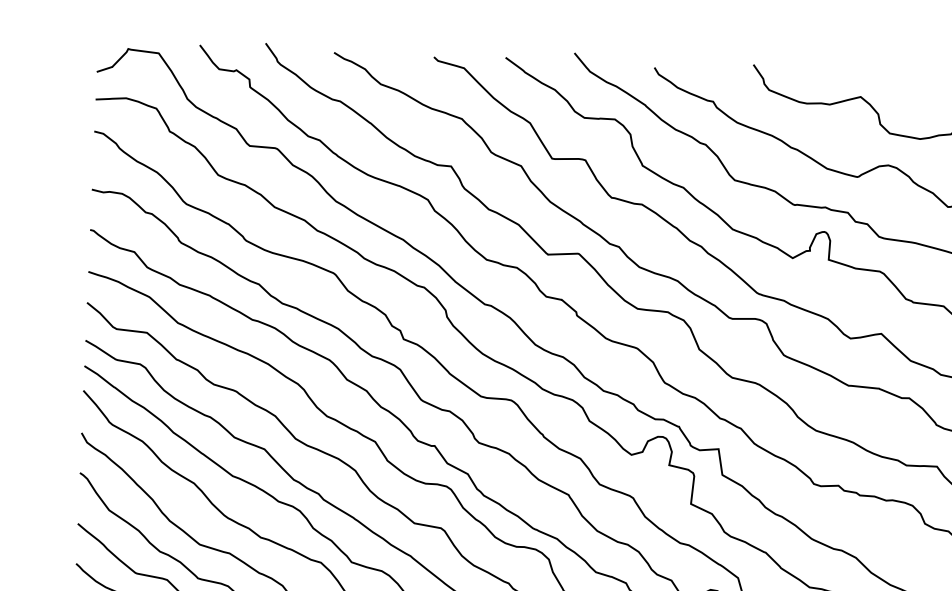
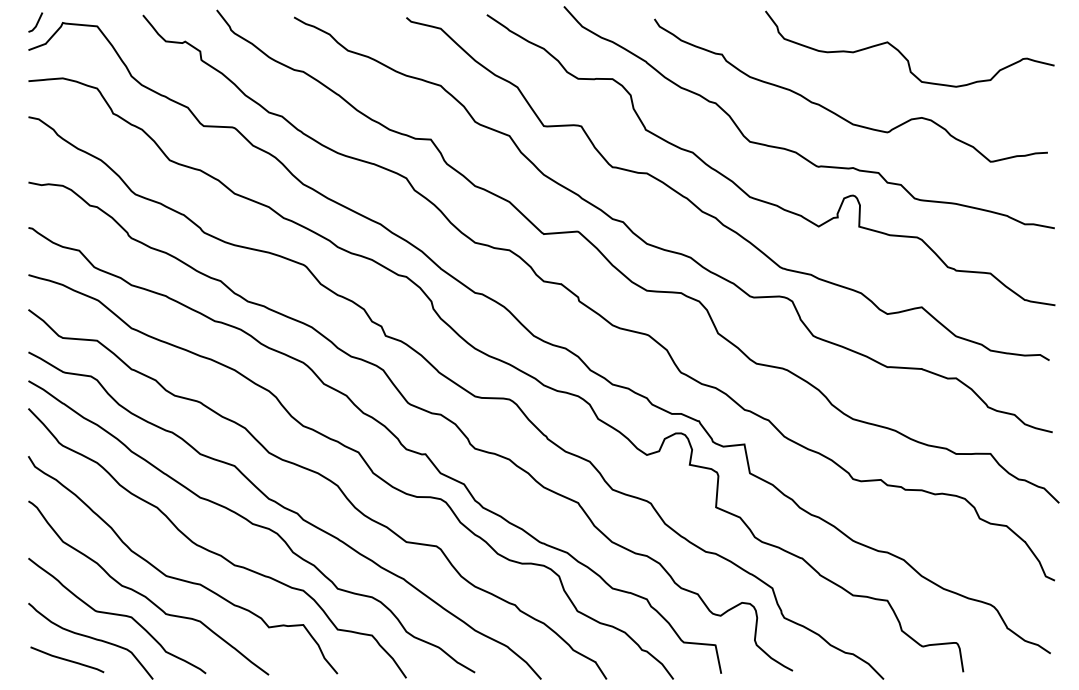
line: (104, 47) -> (36, 22), added

